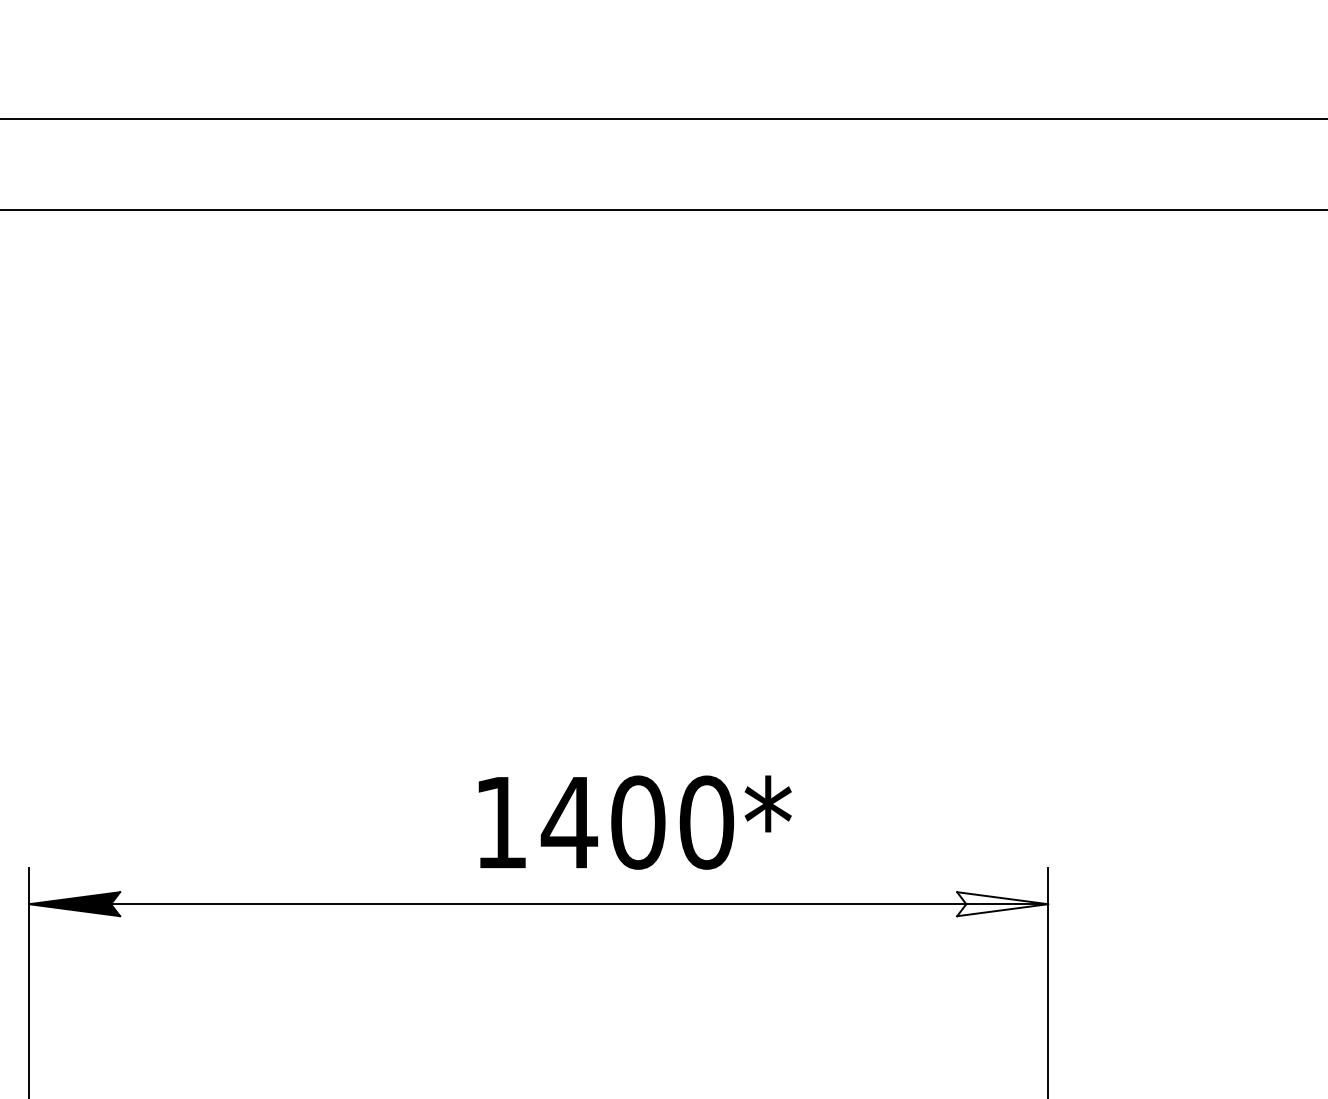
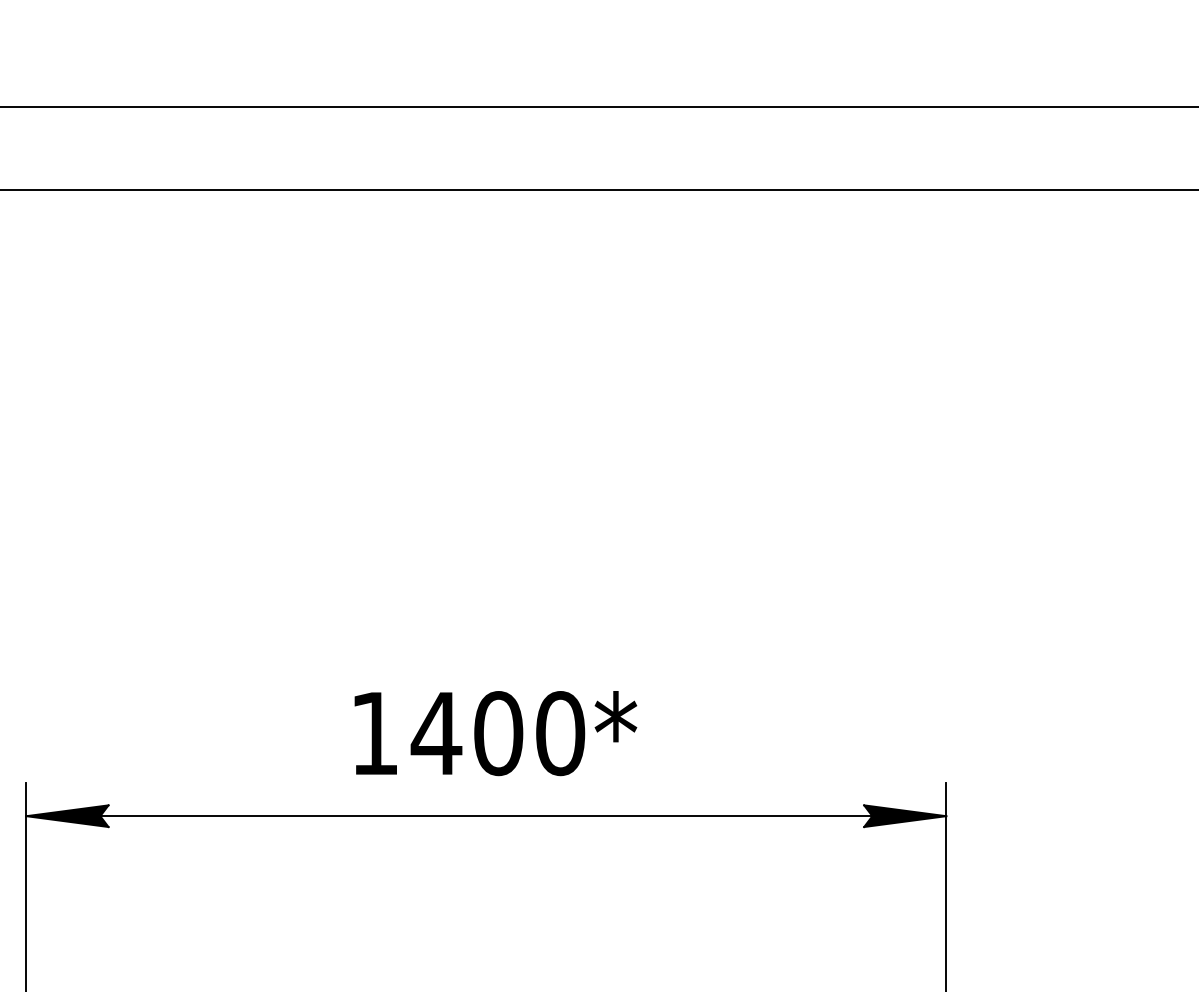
text: (634, 822) -> (495, 733), moved
fill: (1002, 904) -> (905, 816), added

